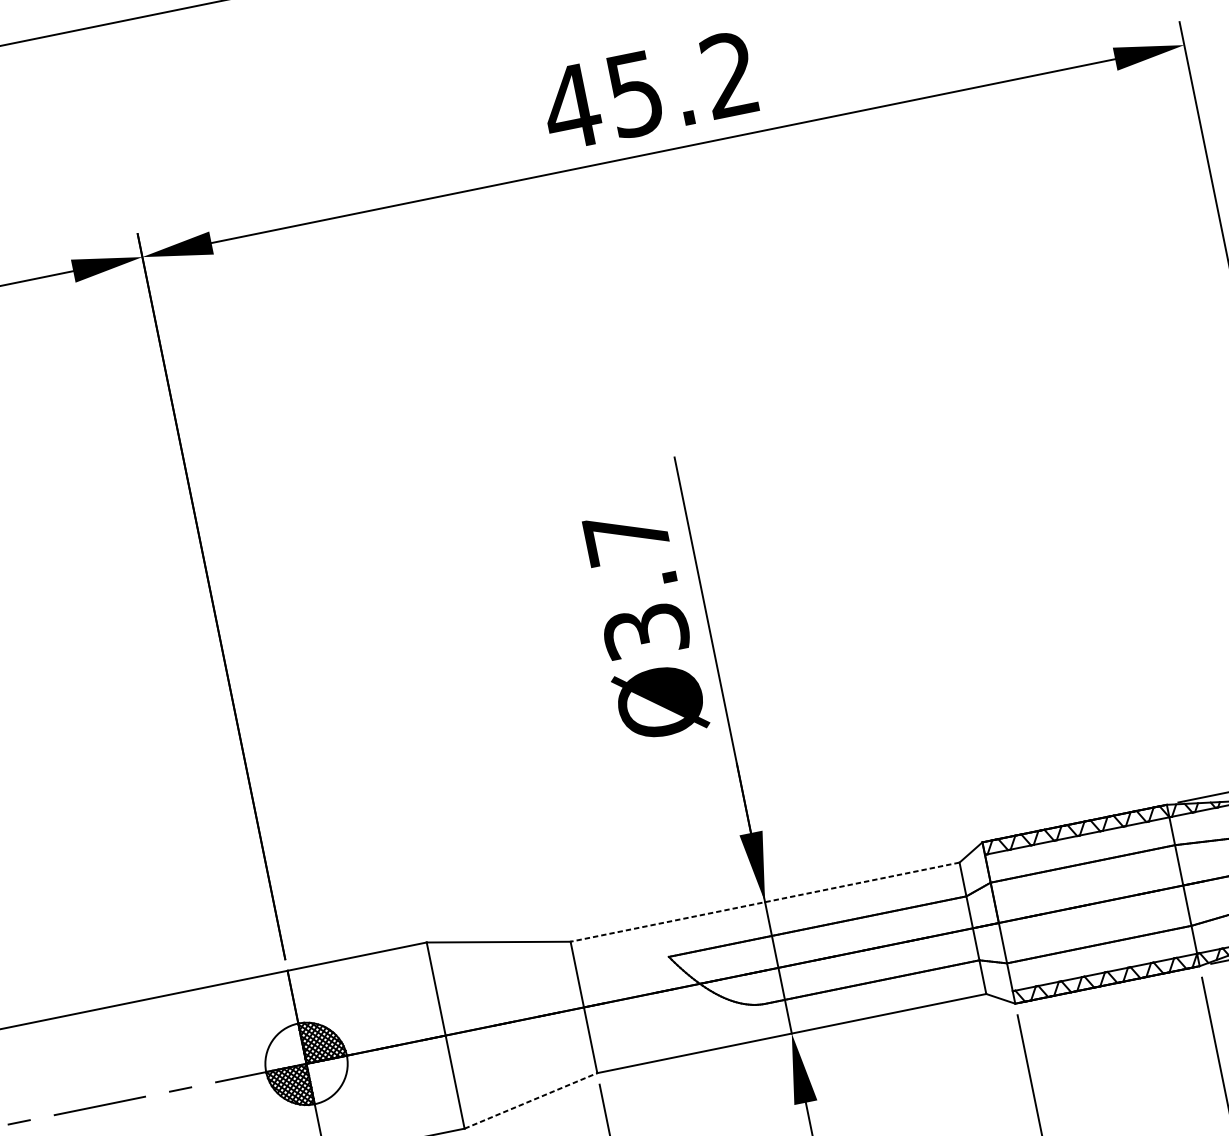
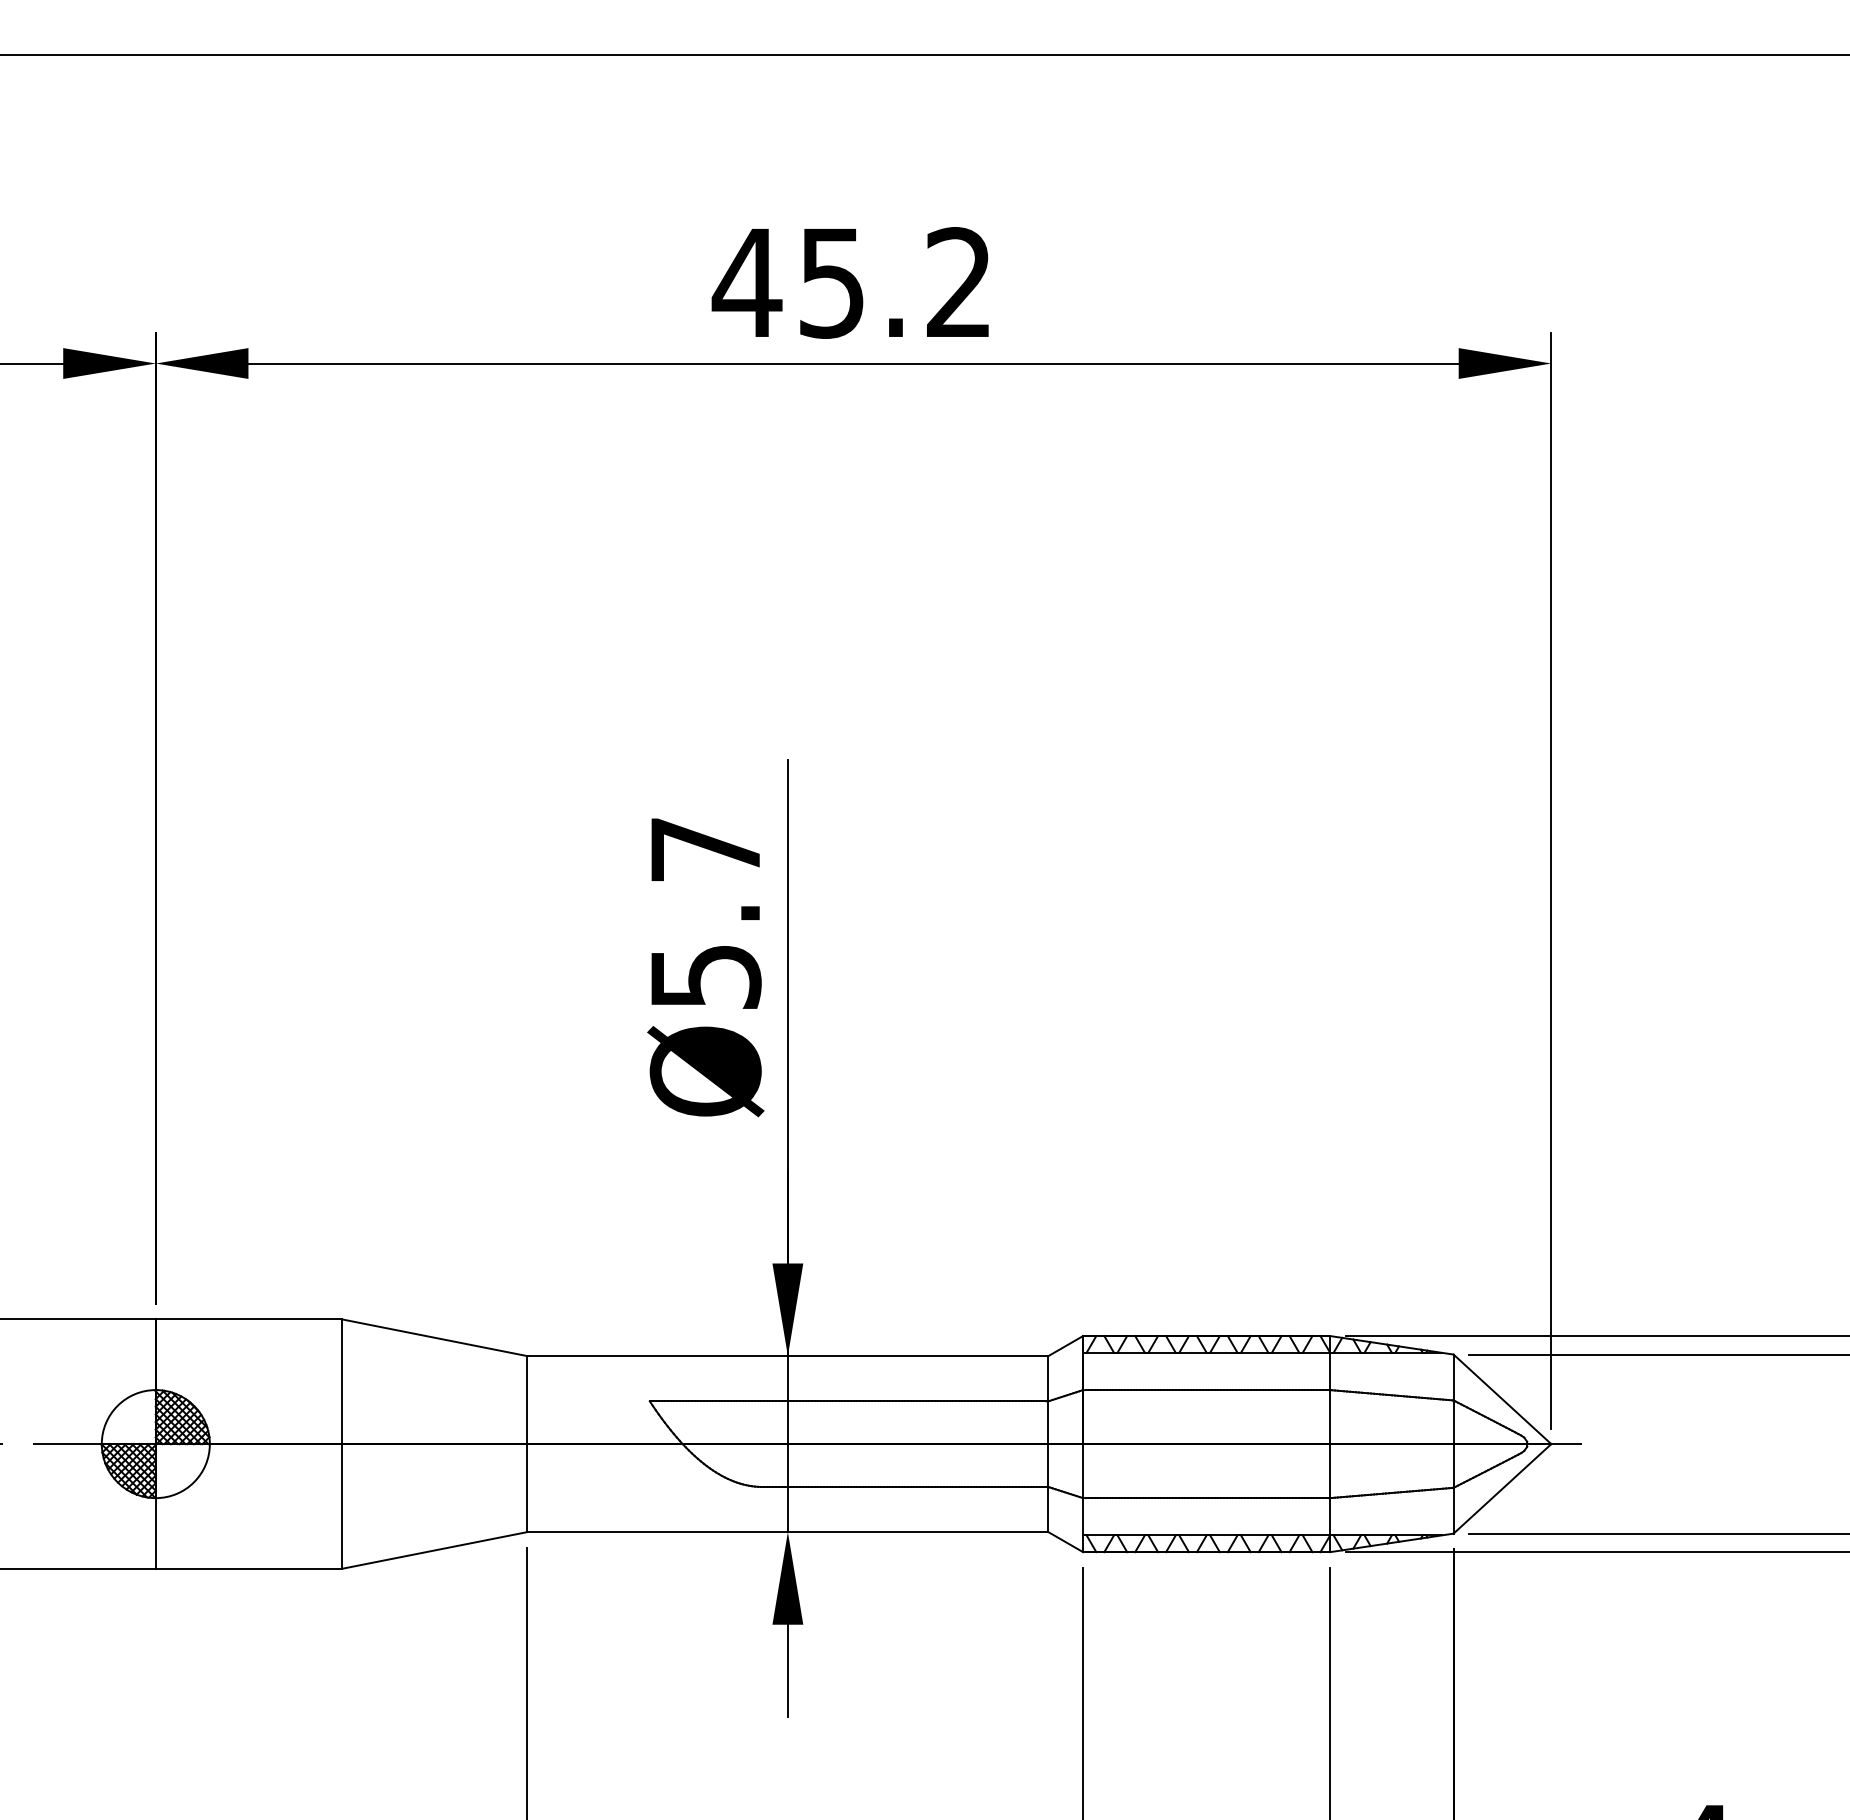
text: (645, 631) -> (705, 976), Ø3.7 -> Ø5.7
line: (764, 902) -> (787, 1356), dashed -> solid
line: (531, 1100) -> (435, 1550), dashed -> solid

